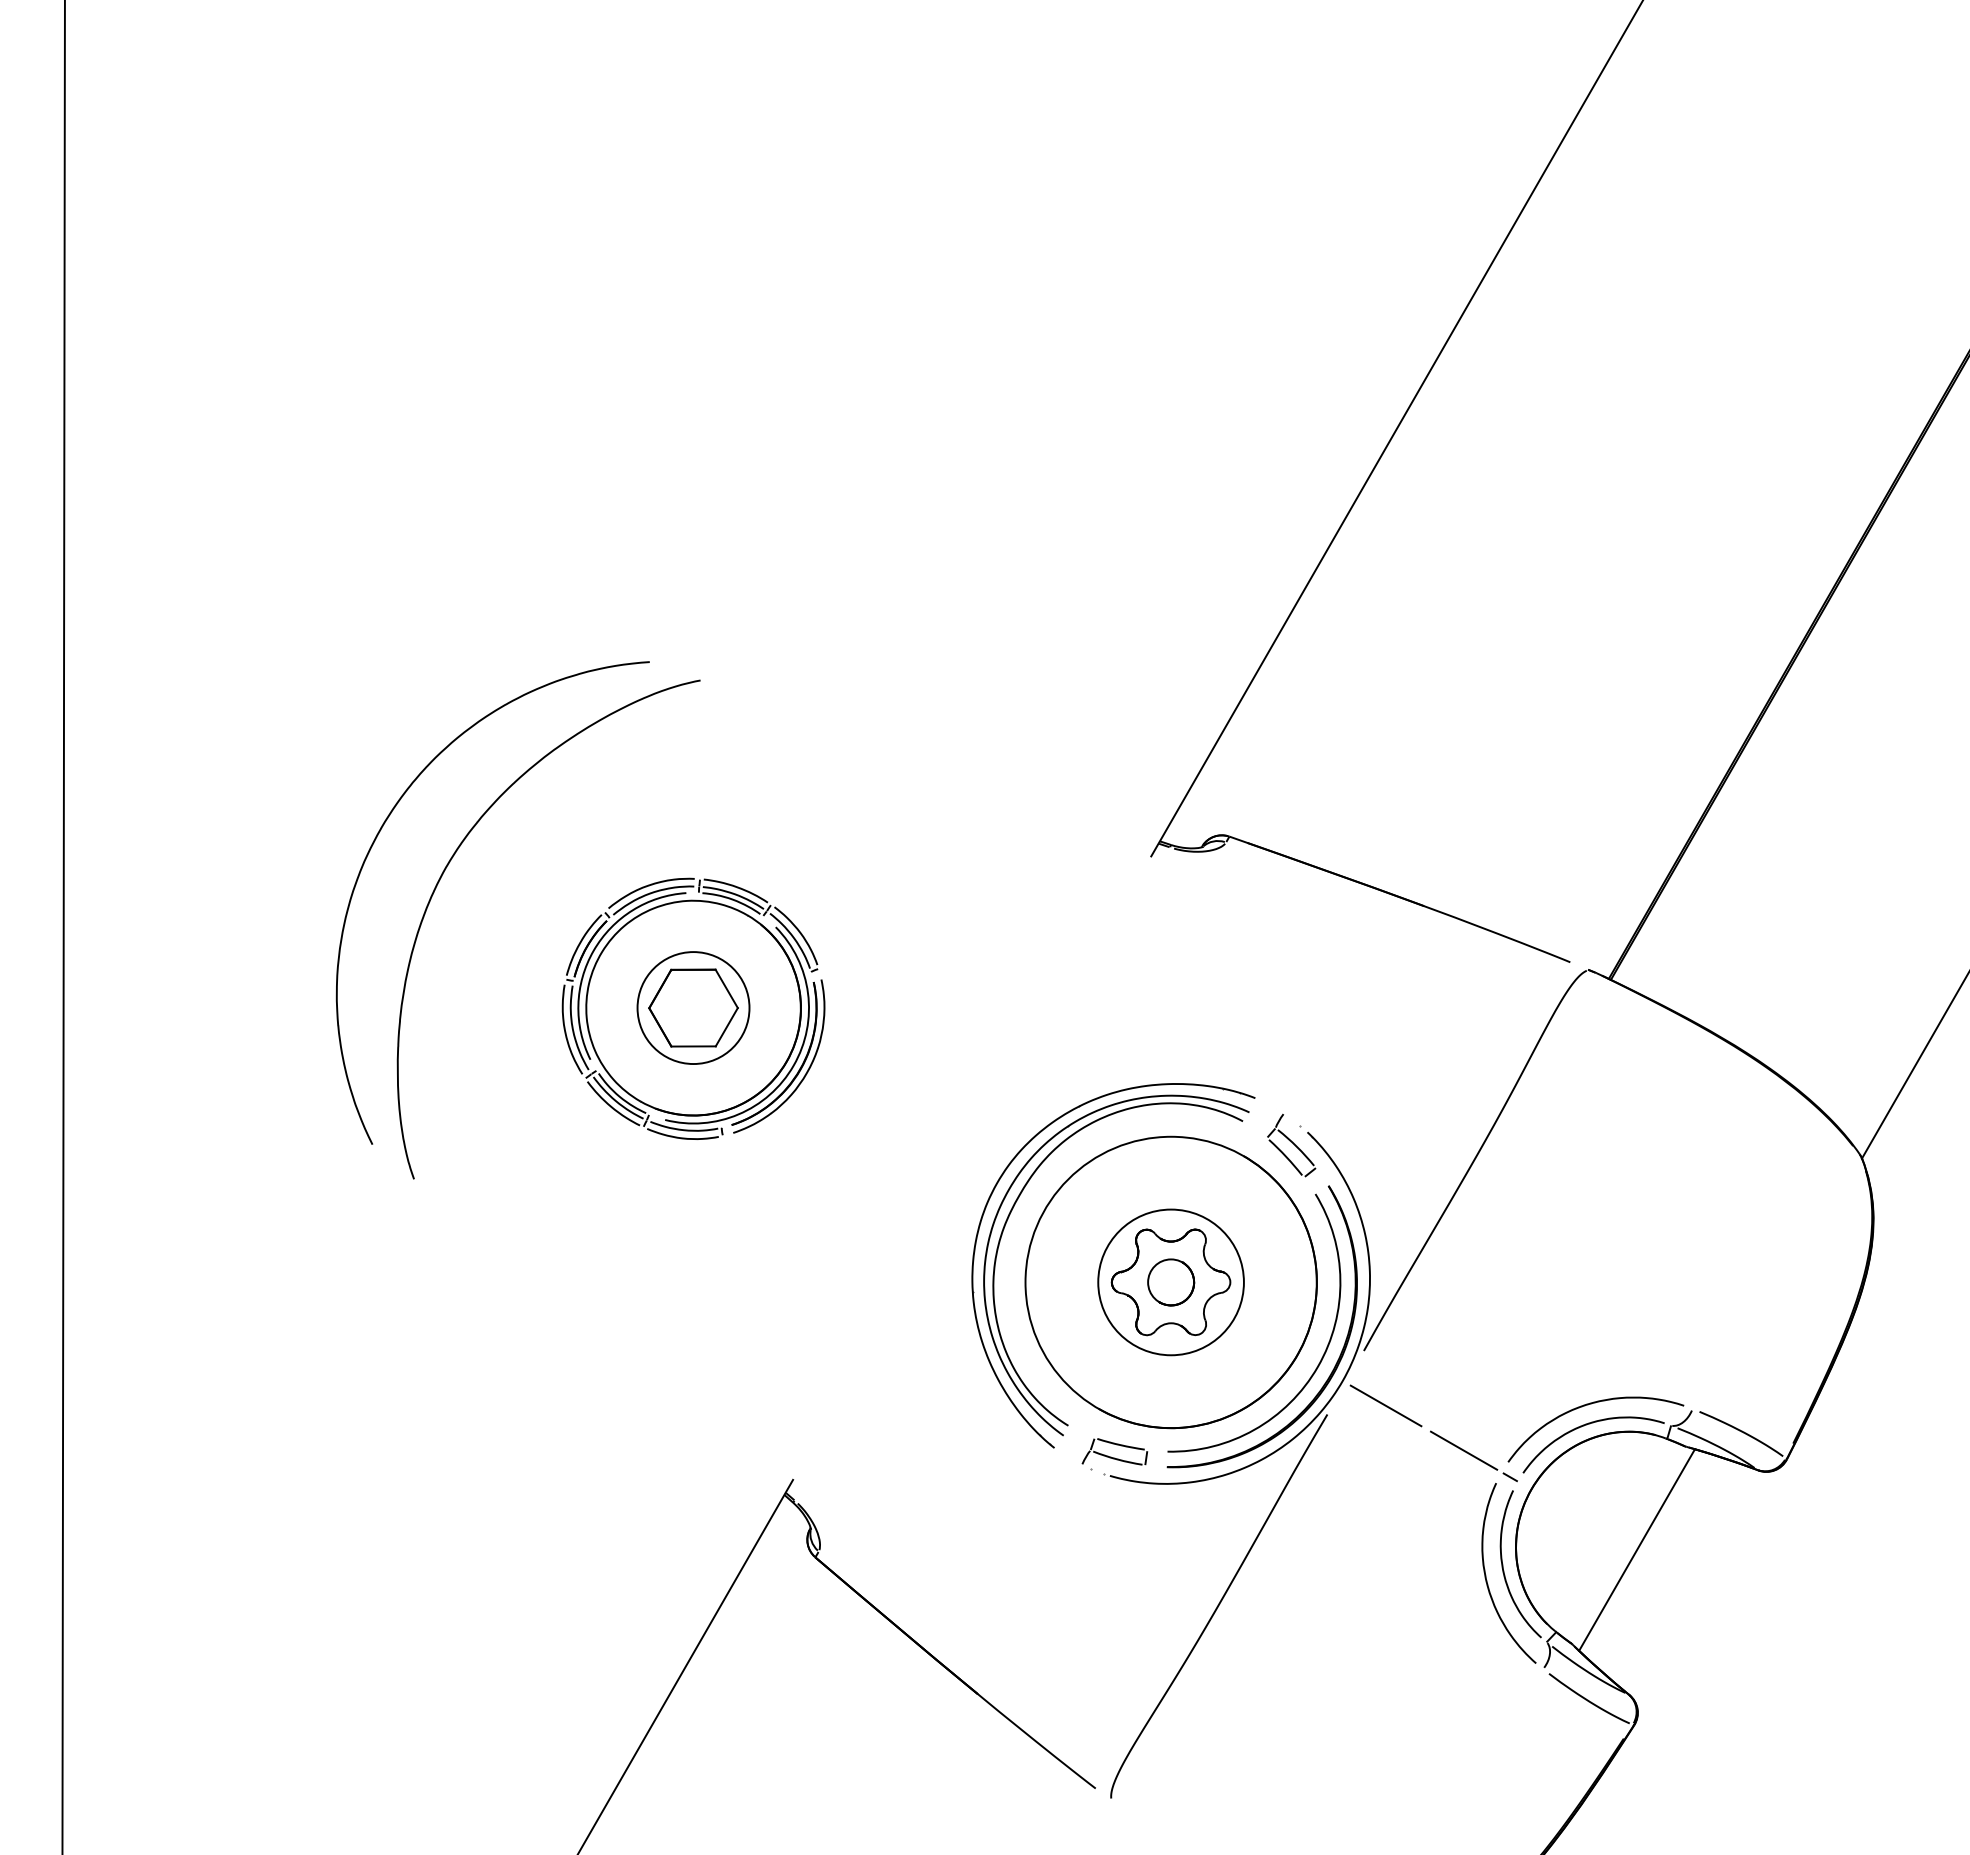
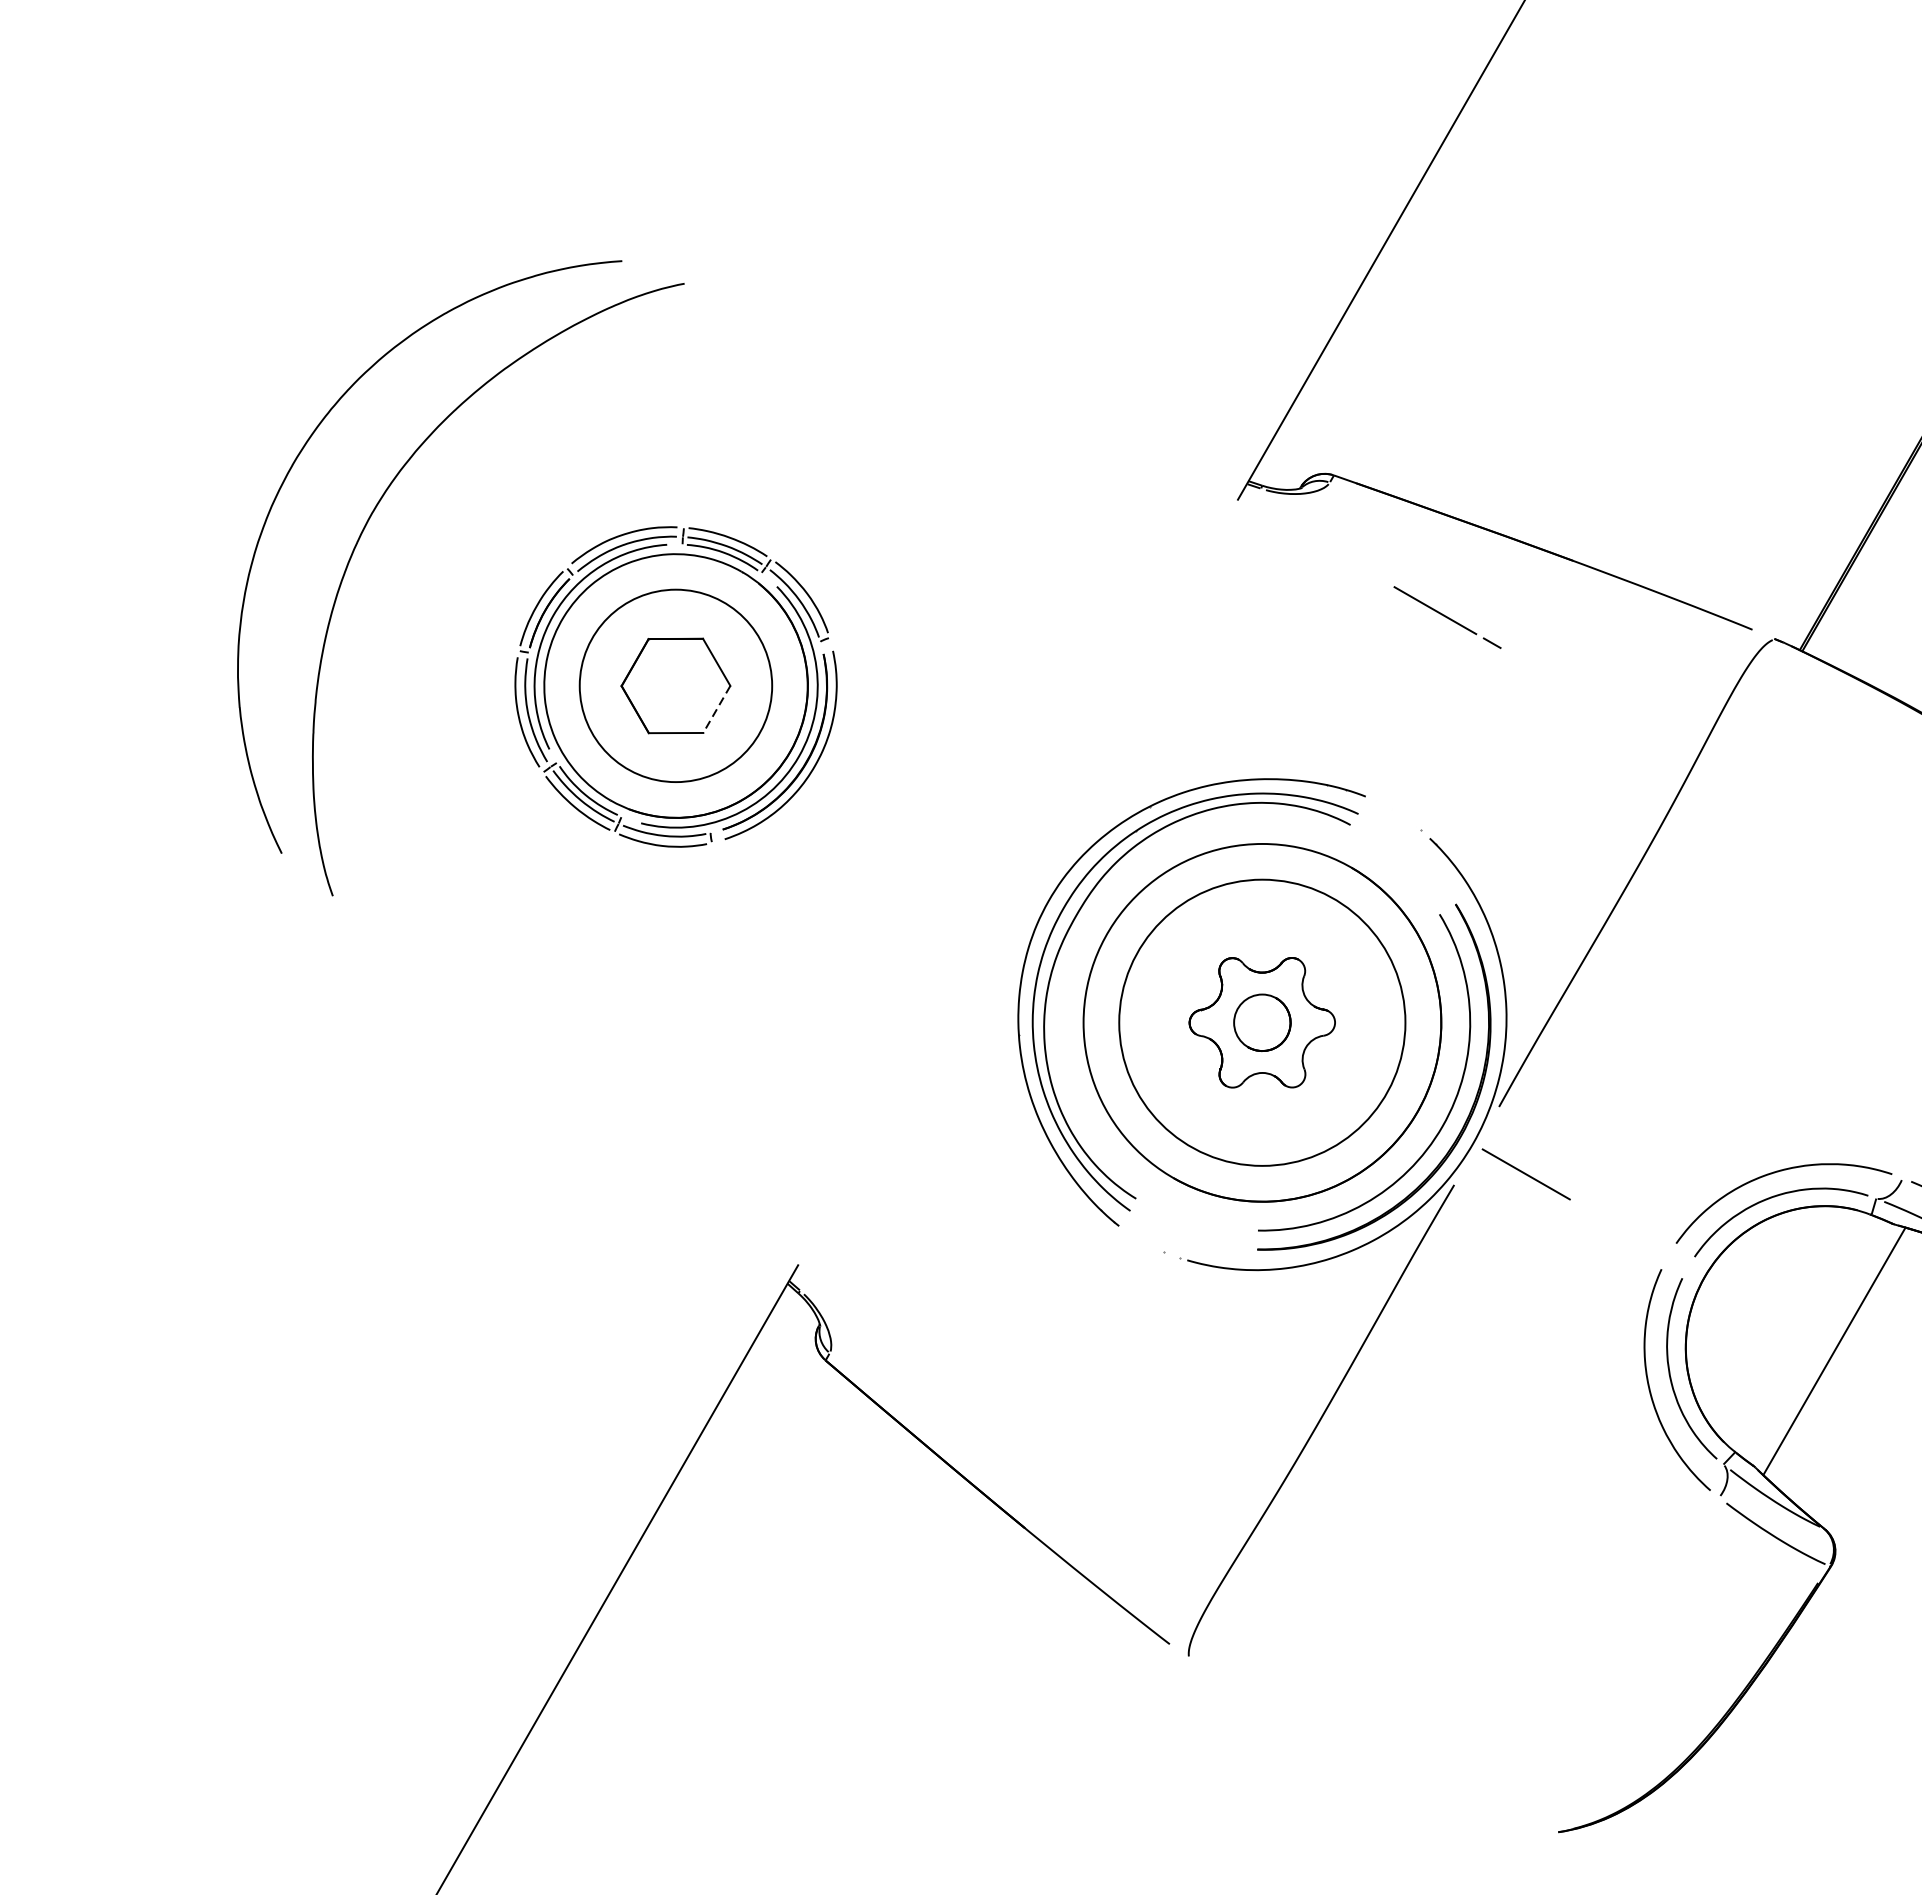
circle: (693, 1008) -> (675, 686), size x1.4
line: (726, 1027) -> (716, 709), solid -> dashed
part: (1291, 1145) -> (1410, 854), removed
circle: (1170, 1282) -> (1261, 1022), size x1.6
part: (1114, 1451) -> (1192, 1230), removed
line: (1473, 1456) -> (1447, 617), moved

